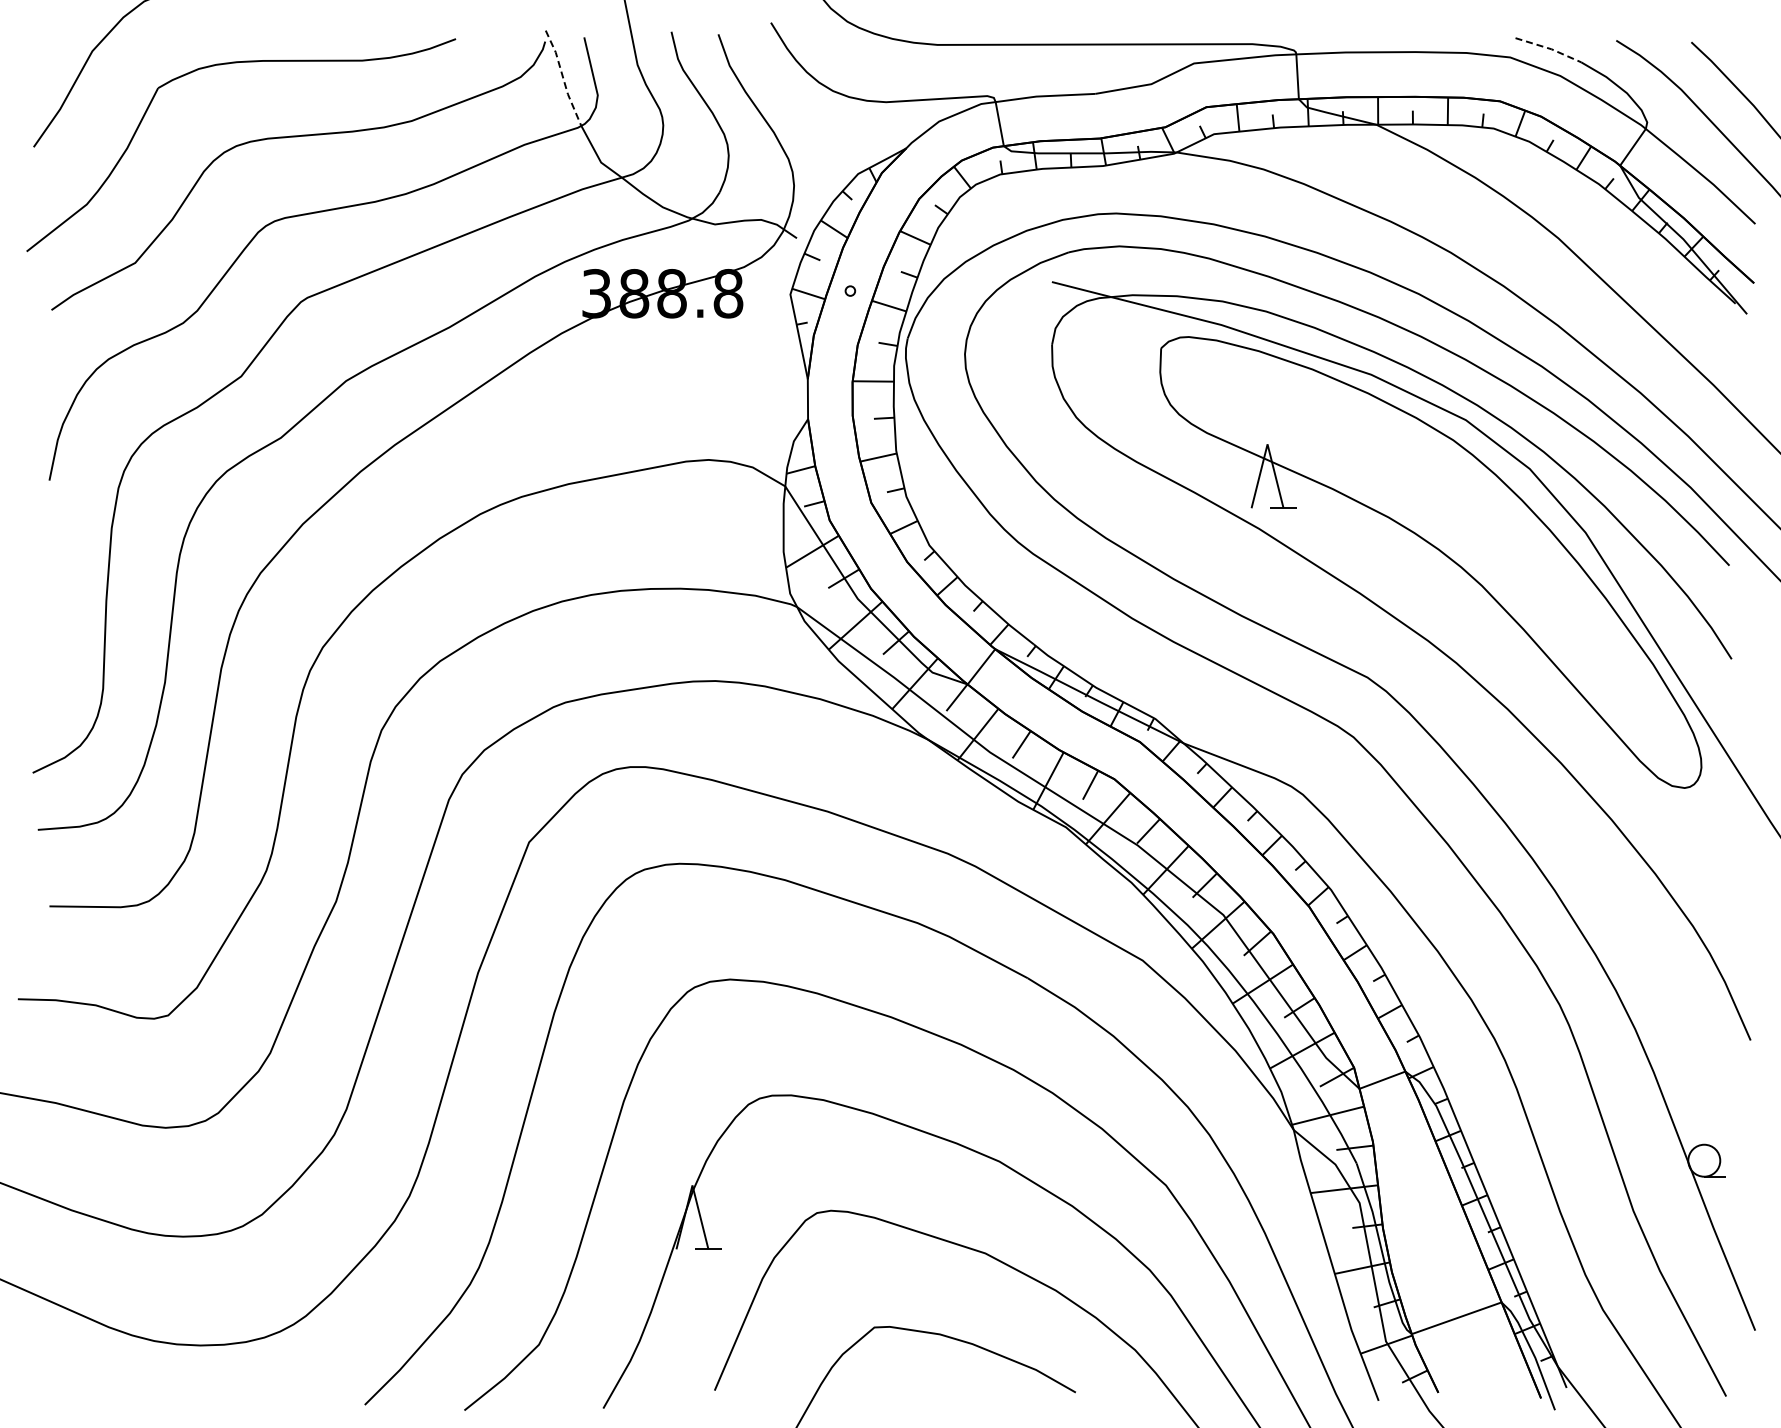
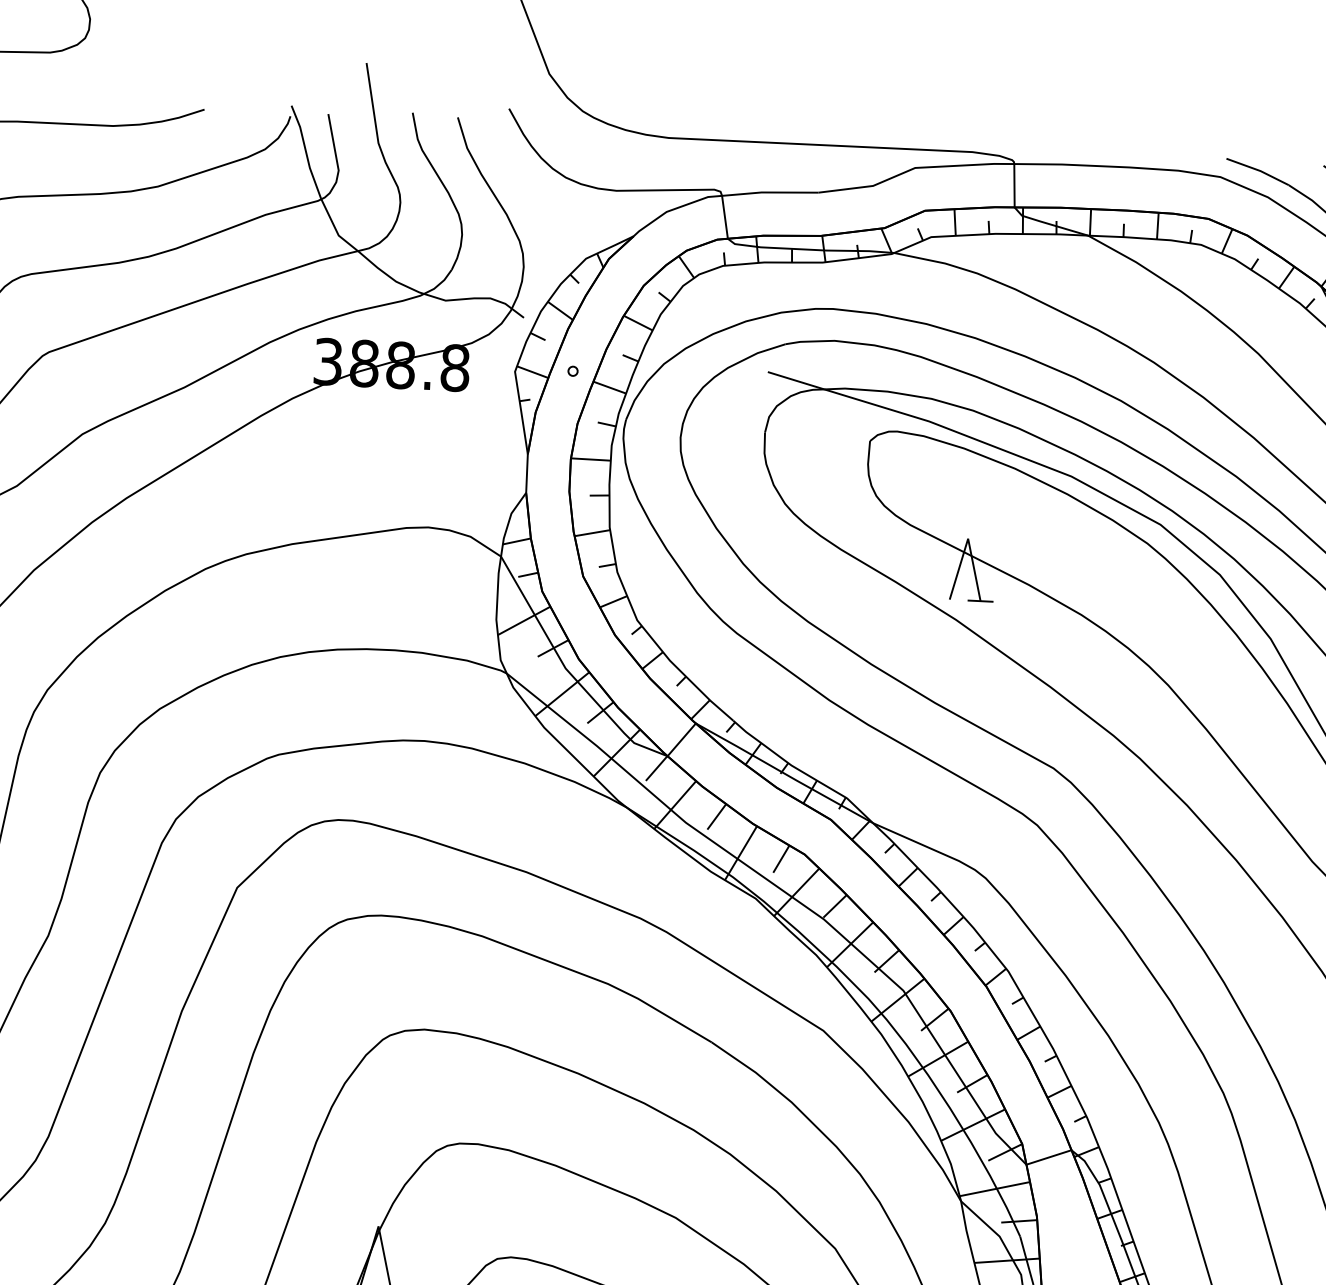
line: (1549, 48) -> (1258, 170), dashed -> solid
line: (563, 78) -> (306, 152), dashed -> solid

